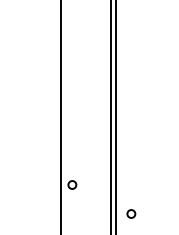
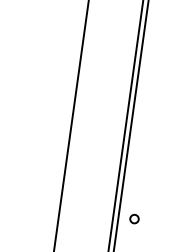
circle: (72, 184) -> (76, 179), removed

